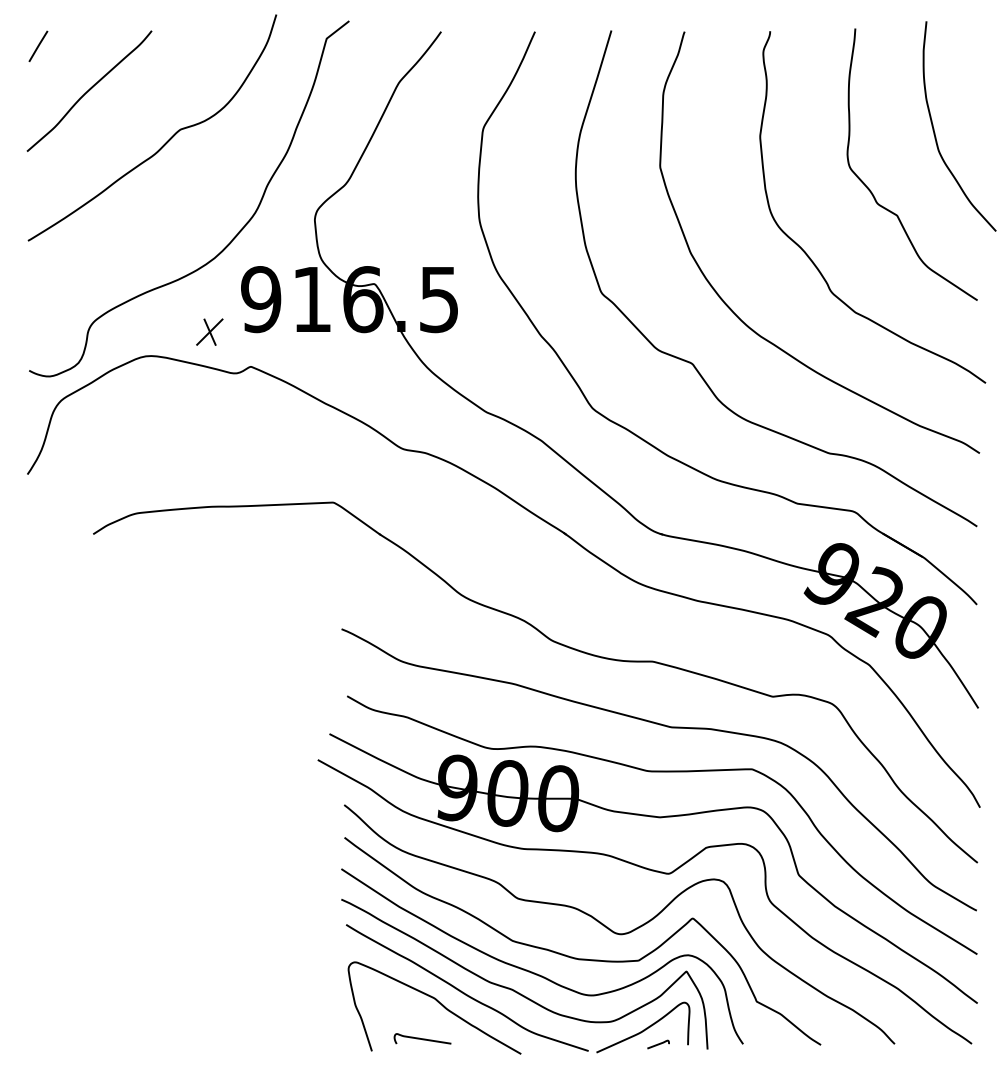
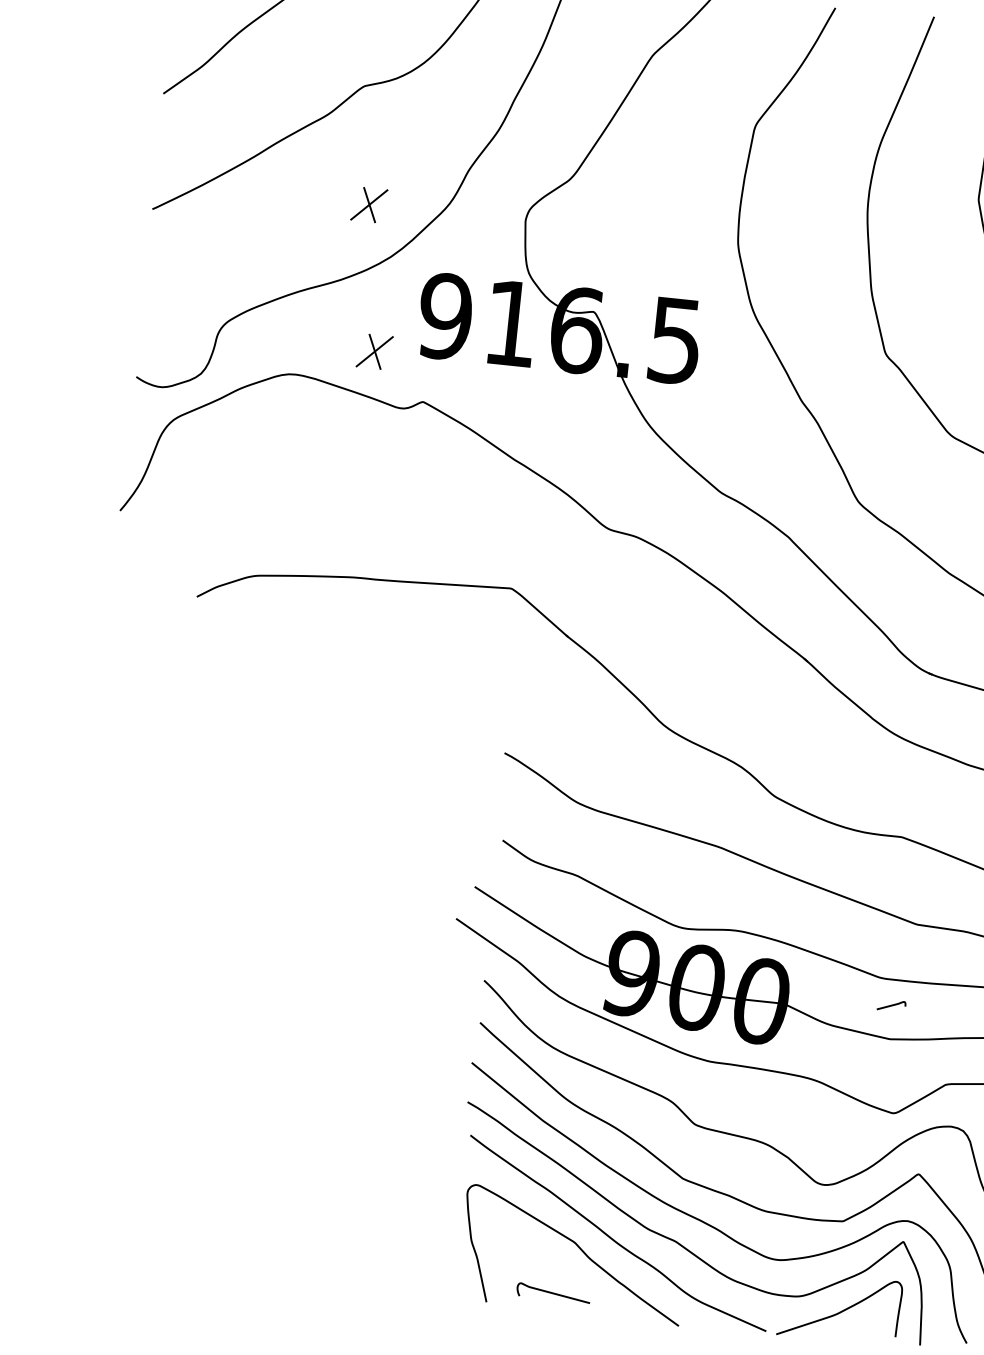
part: (193, 219) -> (368, 204), added
curve: (658, 1044) -> (891, 1005), moved

